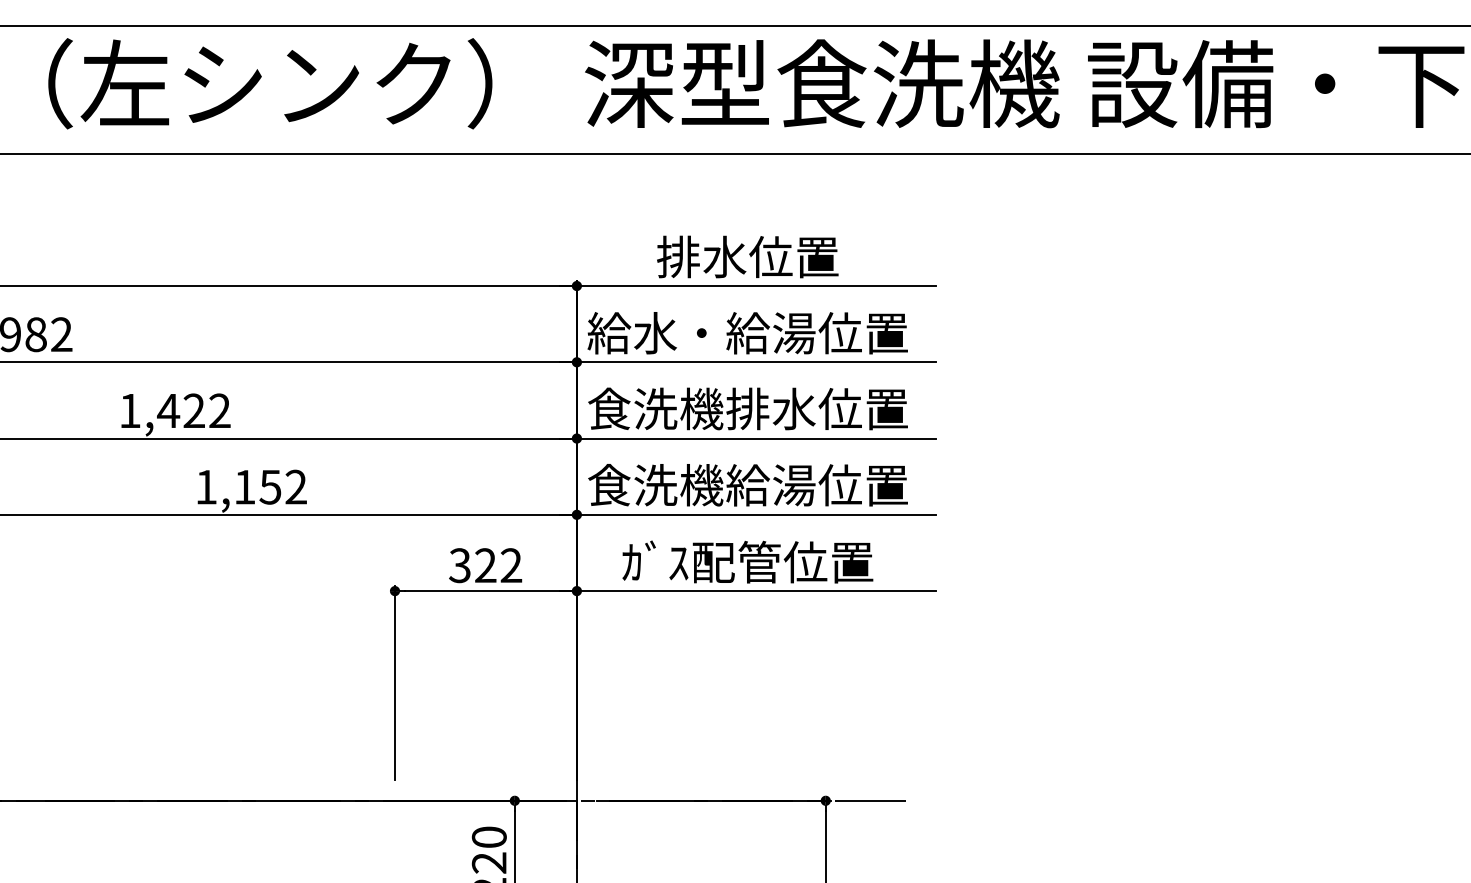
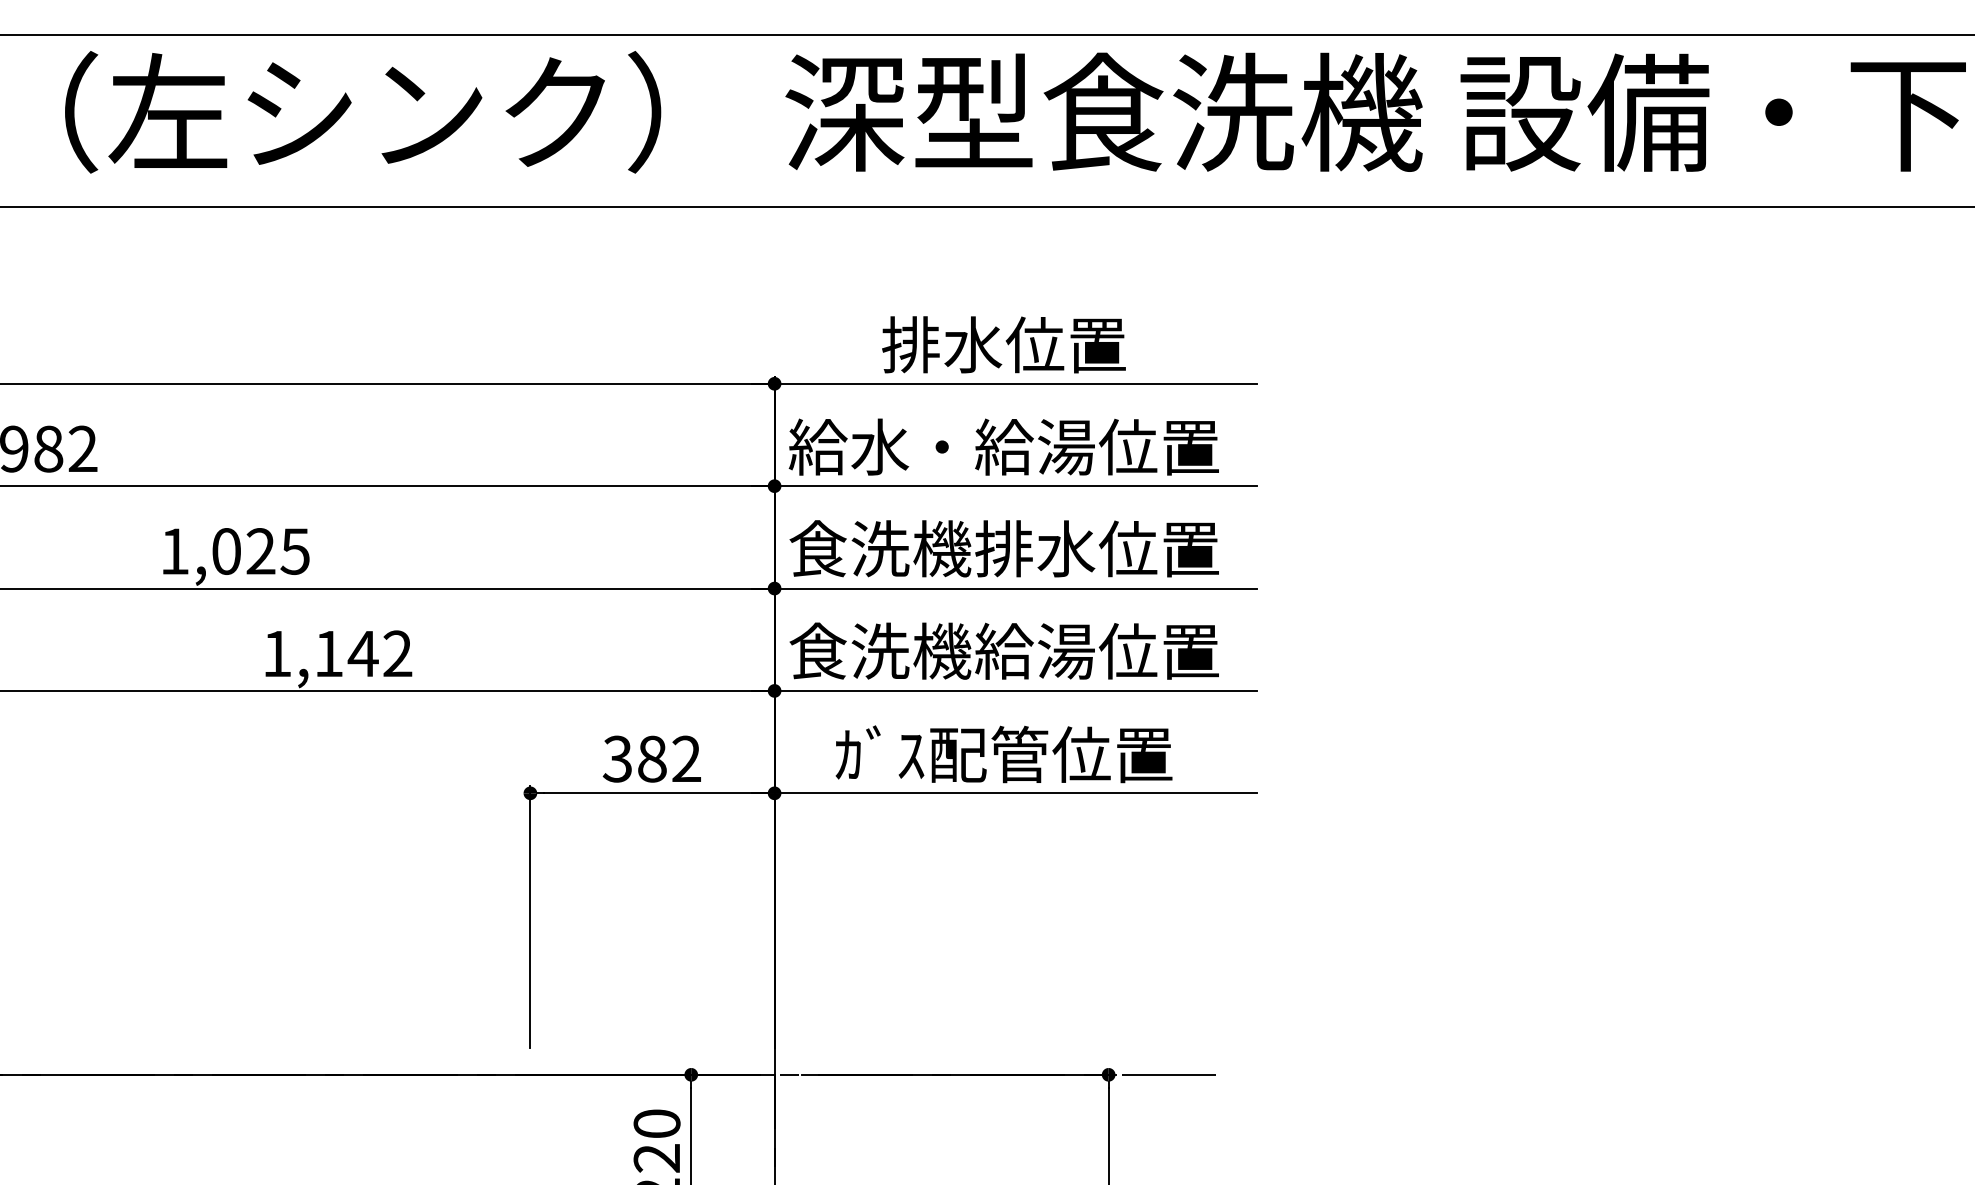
text: (193, 410) -> (259, 550), 1,422 -> 1,025
text: (270, 487) -> (363, 654), 1,152 -> 1,142
text: (485, 565) -> (651, 758), 322 -> 382

